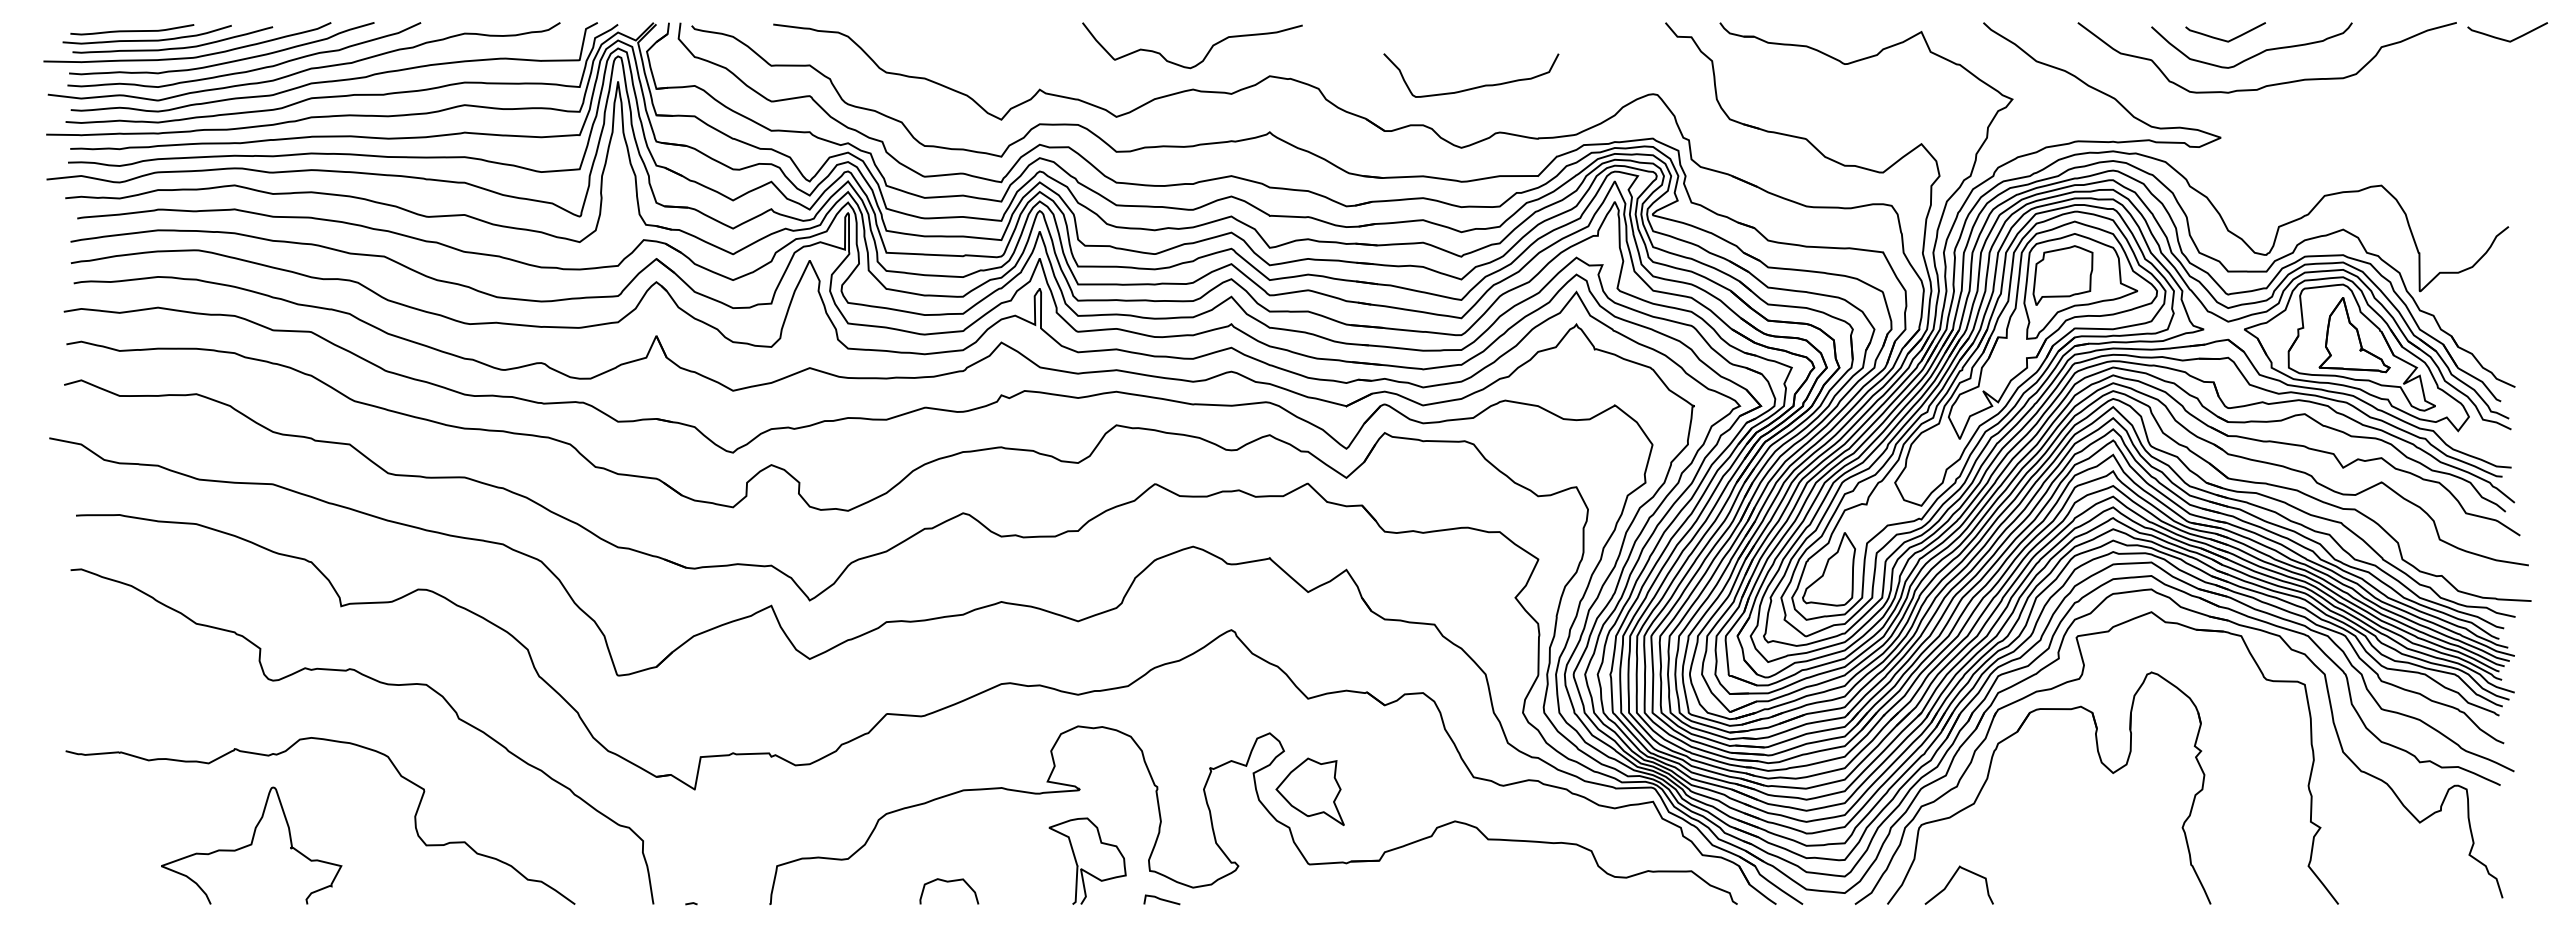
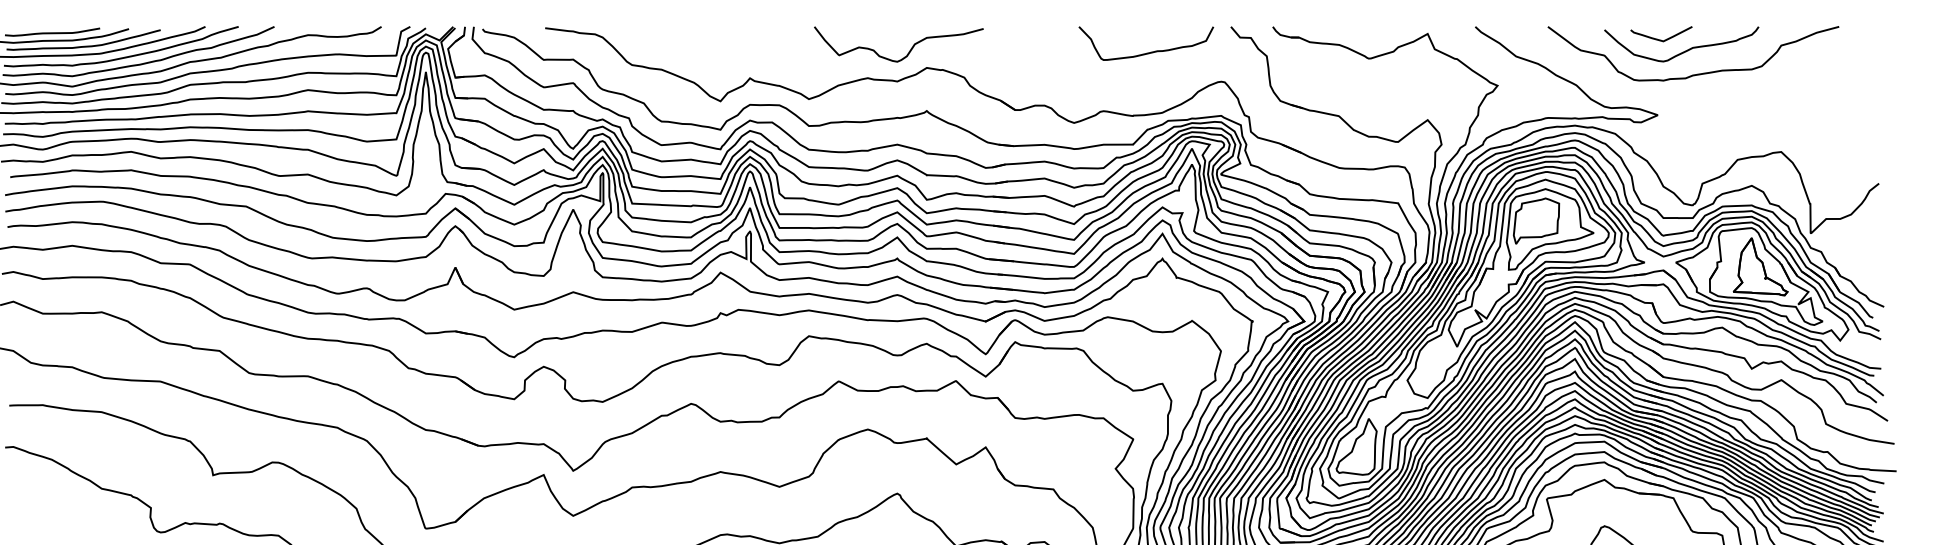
curve: (2506, 39) -> (1877, 39), removed
curve: (1206, 53) -> (909, 50), moved
curve: (1472, 87) -> (1147, 52), moved

